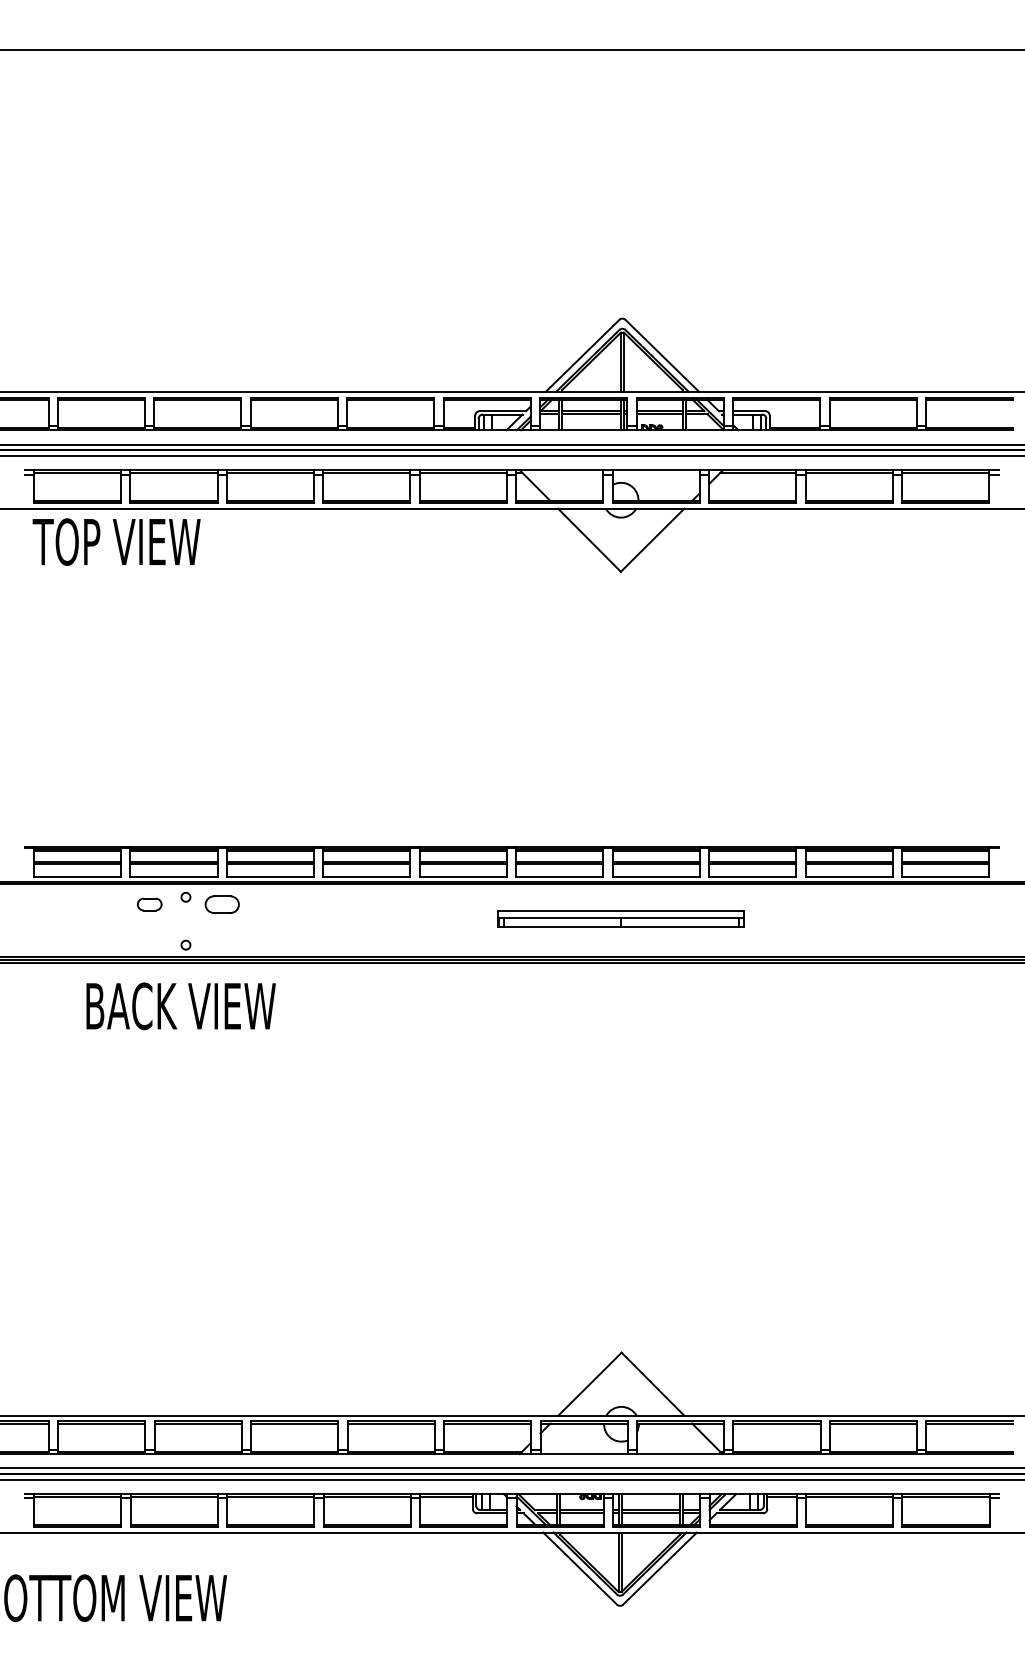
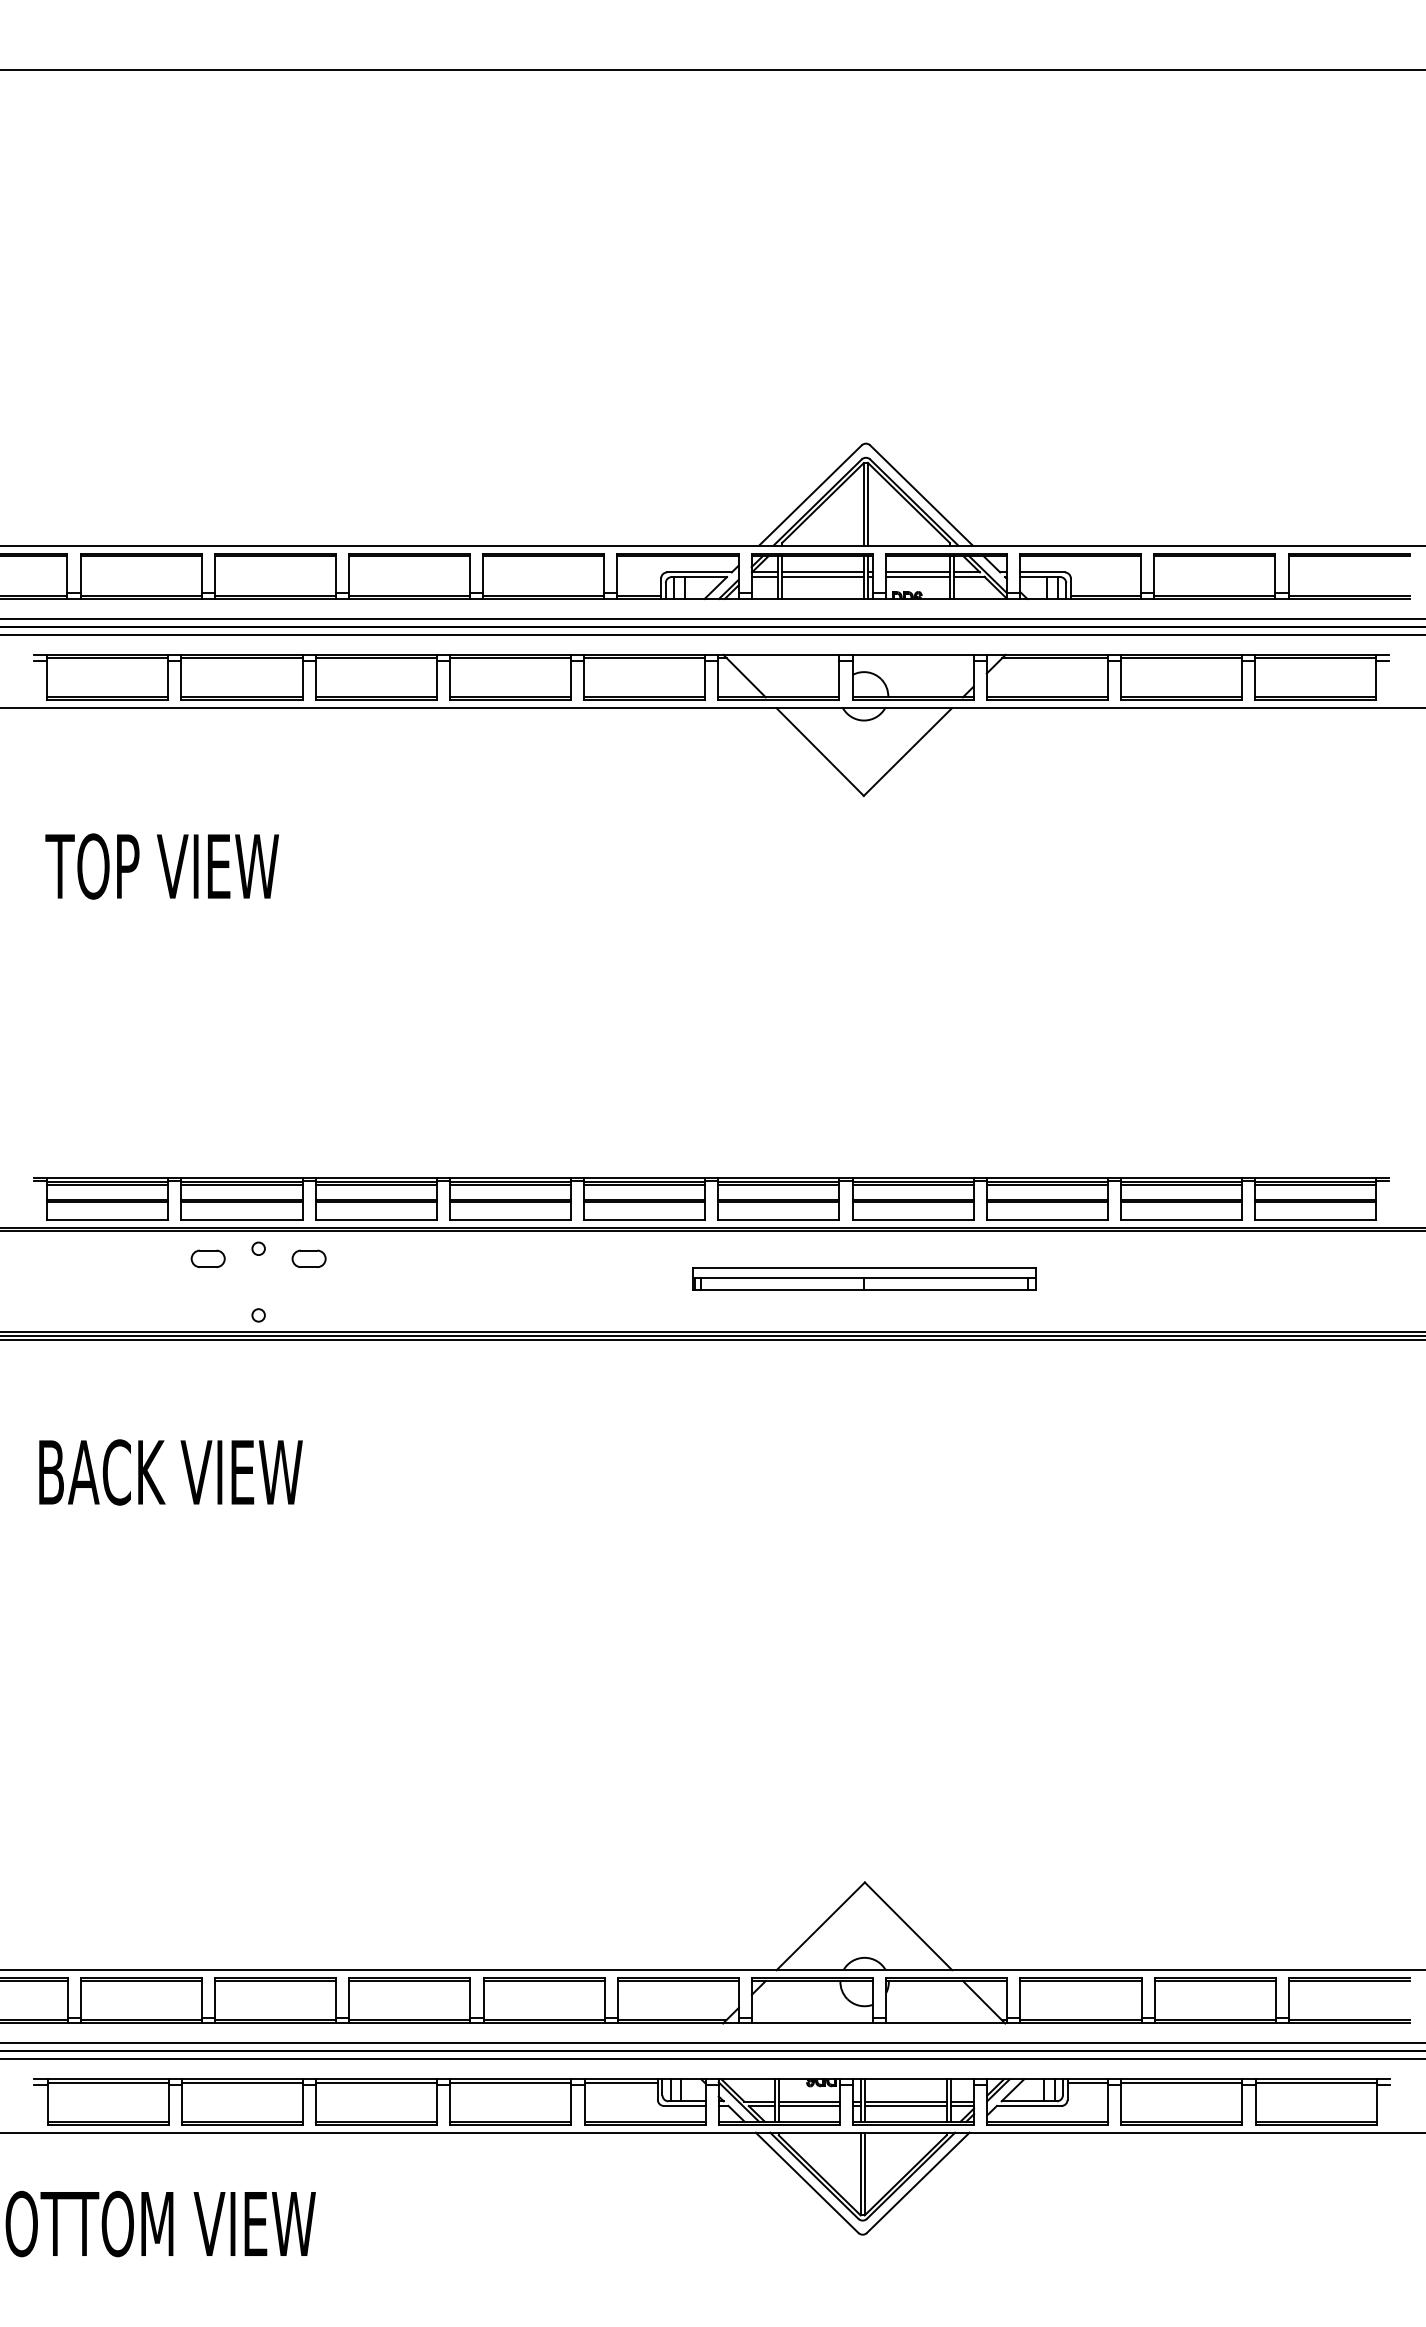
text: (116, 542) -> (161, 866), moved
part: (221, 904) -> (308, 1258), size x0.71
text: (180, 1006) -> (170, 1472), moved

